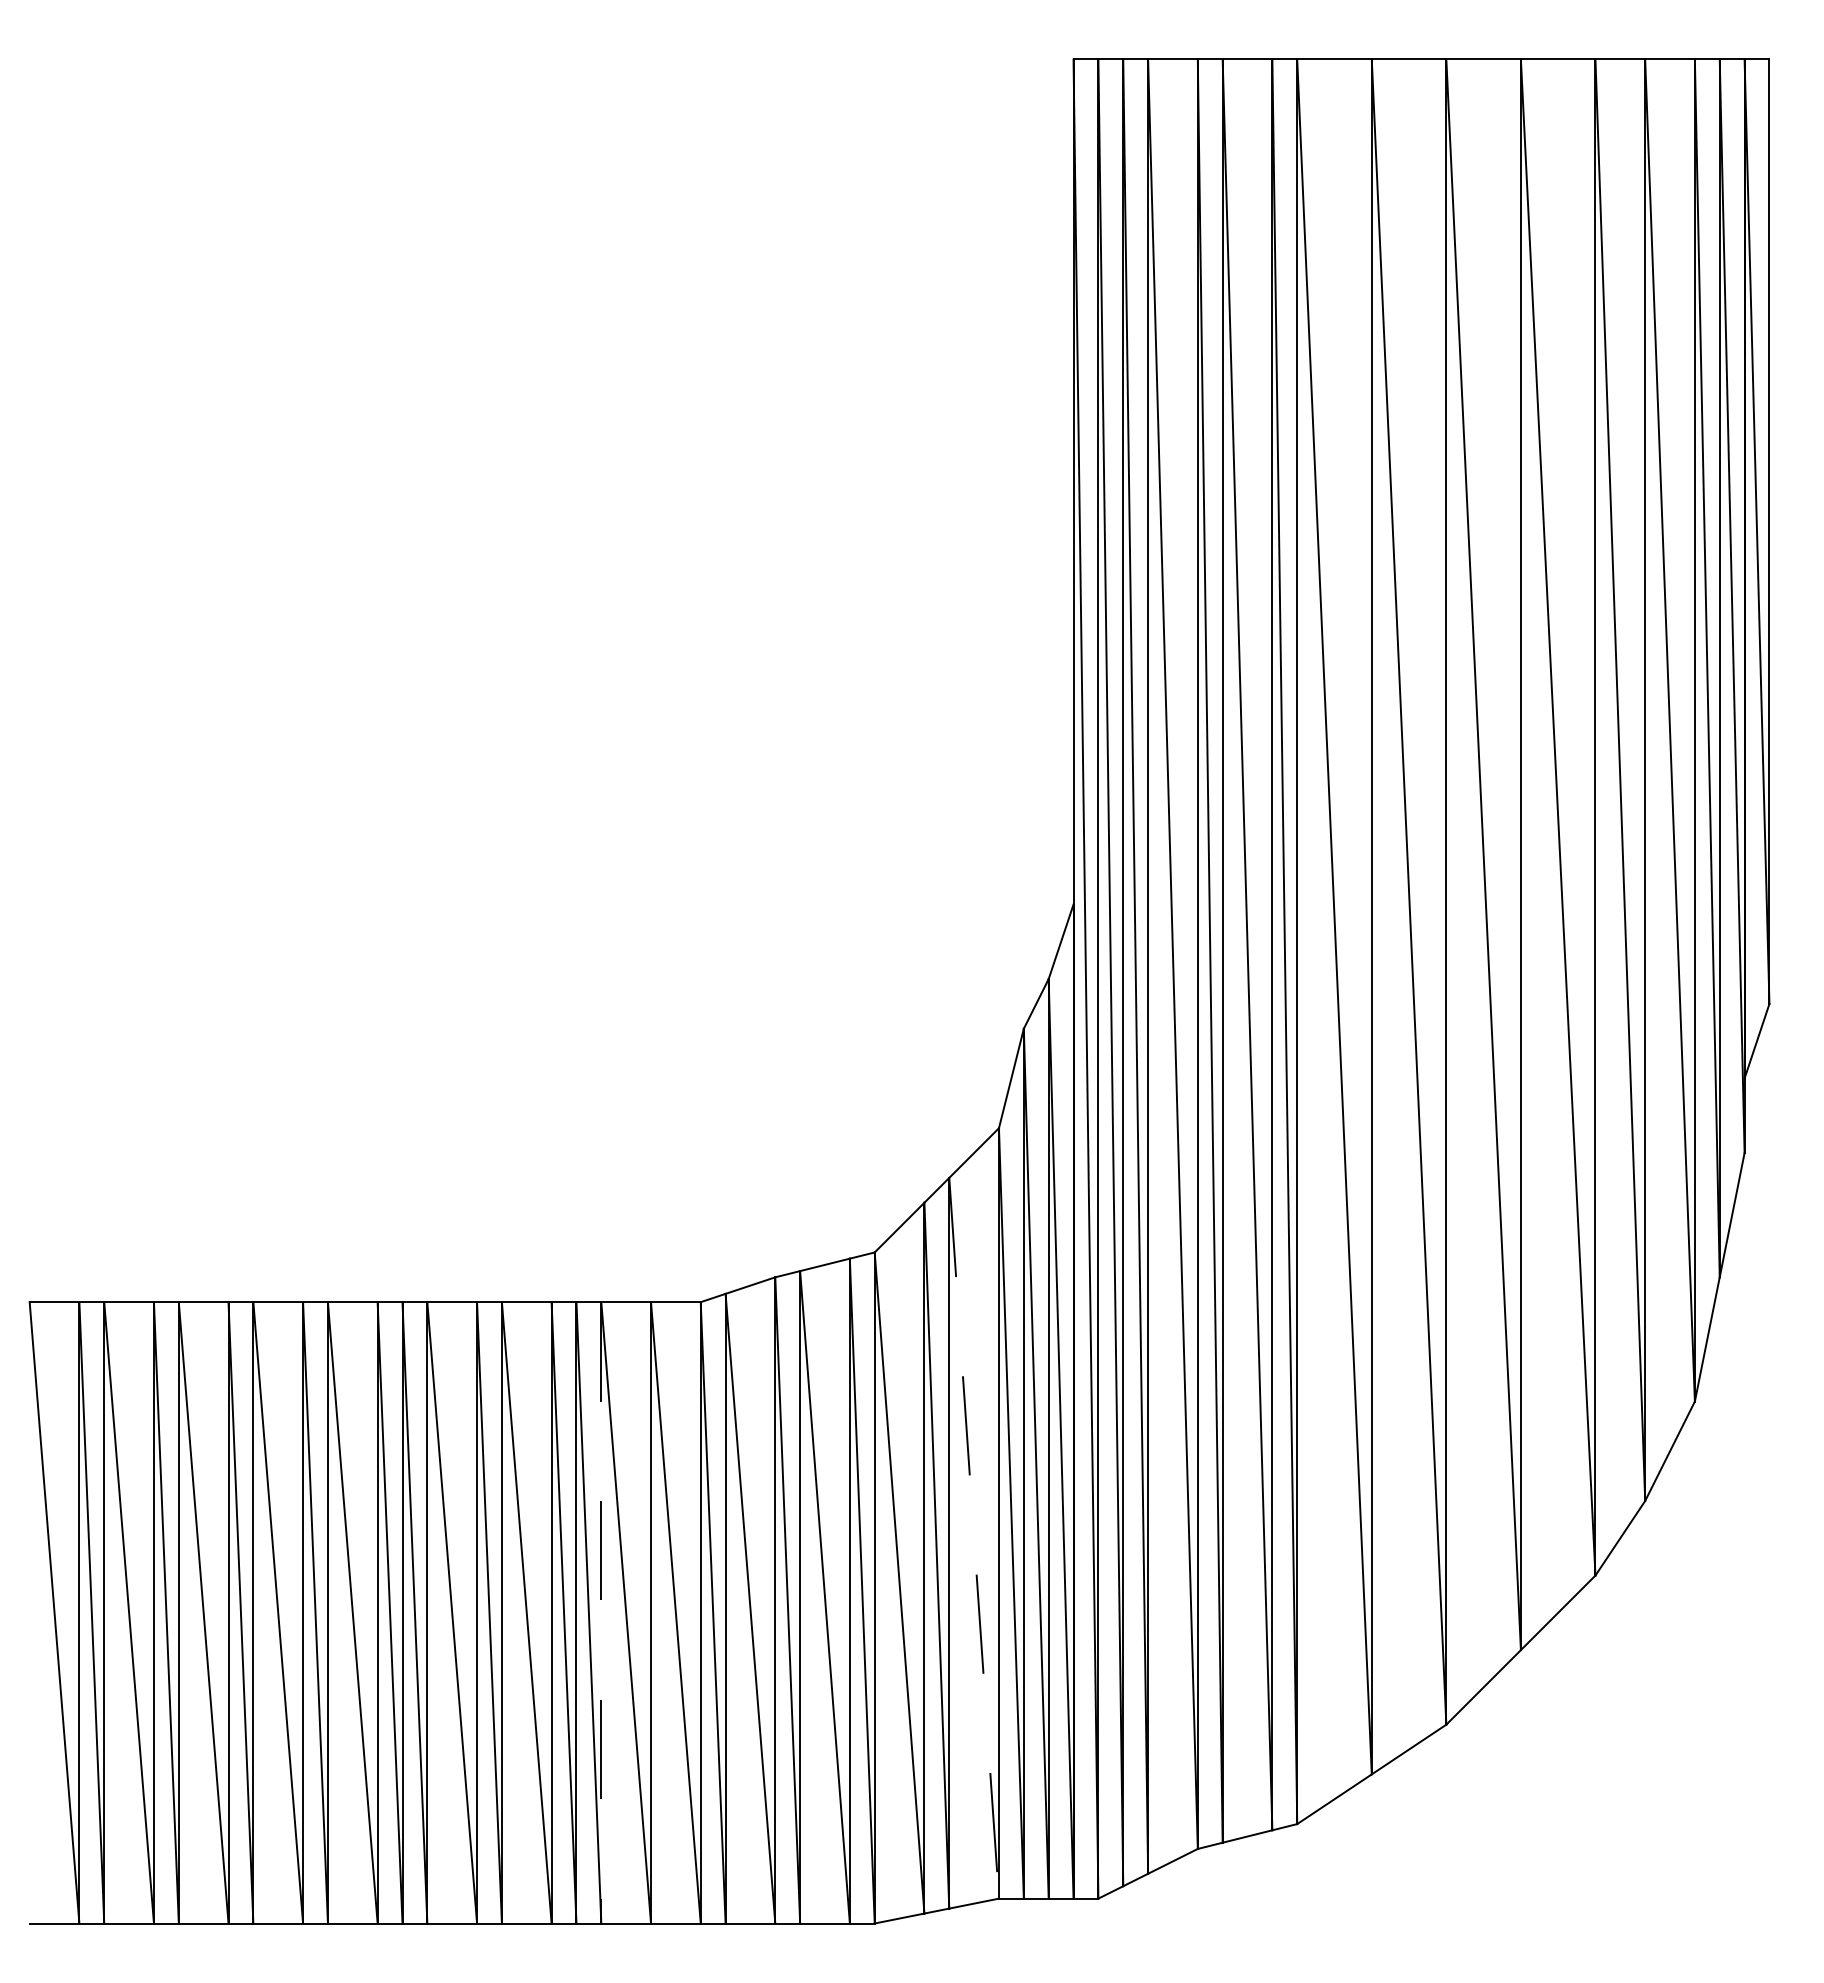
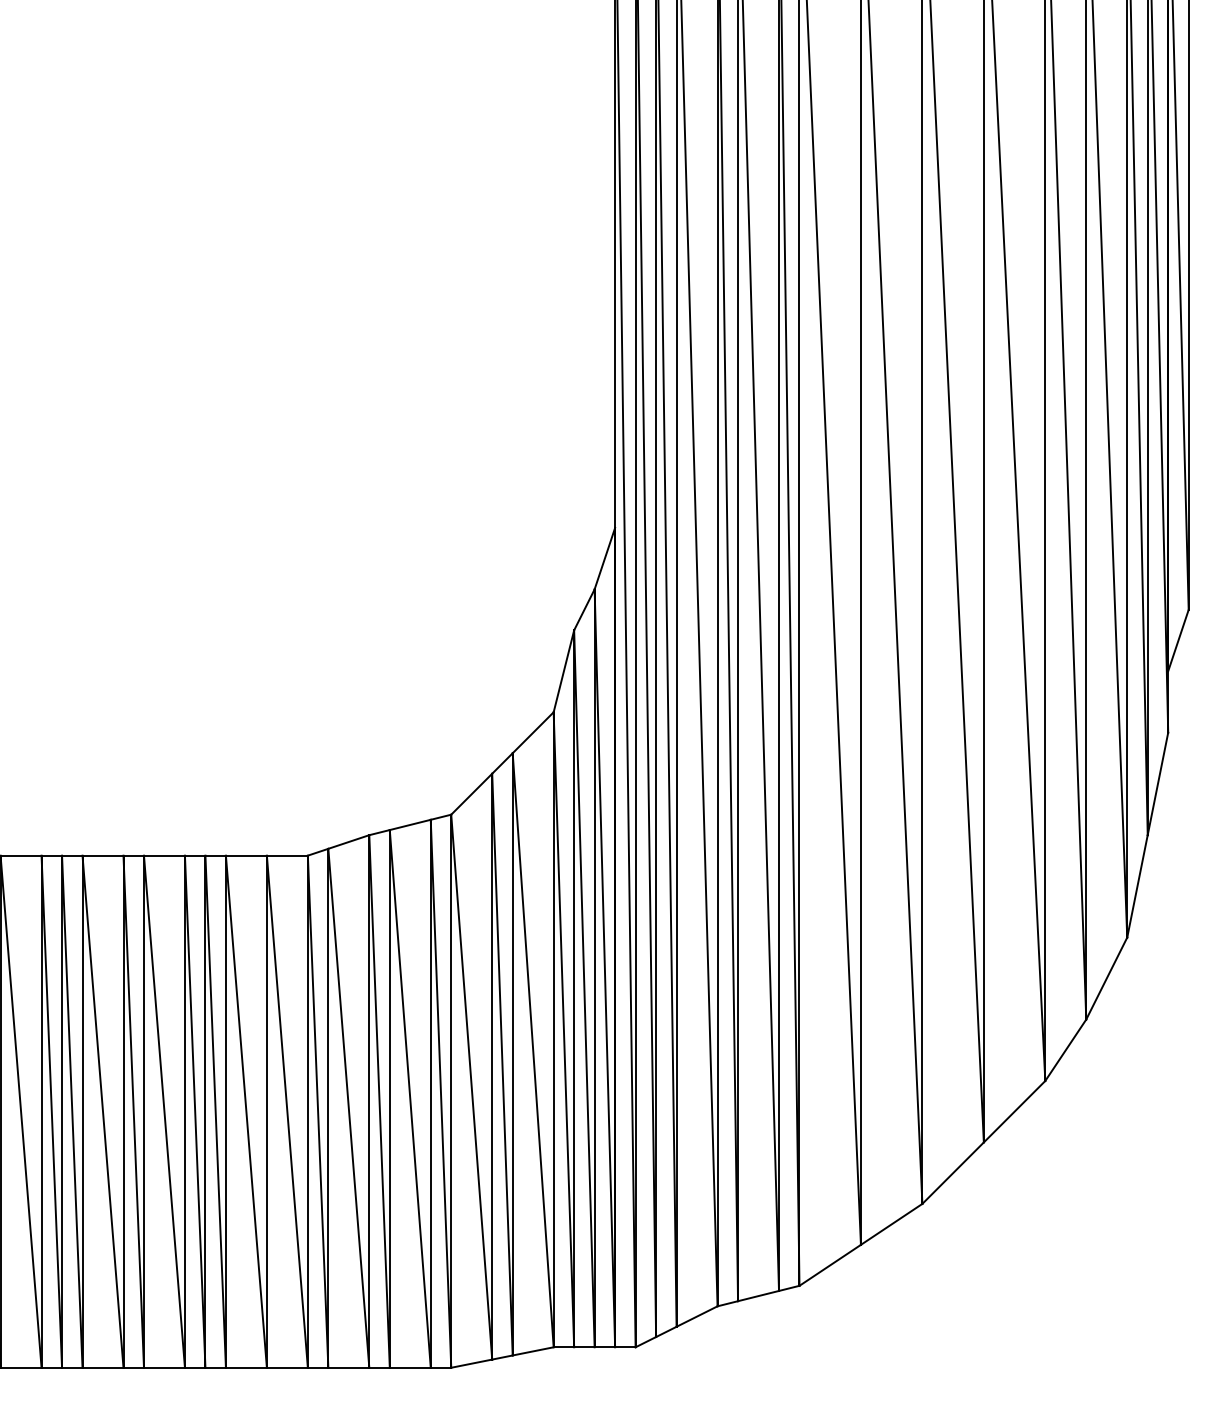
line: (974, 1538) -> (533, 1050), dashed -> solid
line: (601, 1612) -> (226, 1111), dashed -> solid

